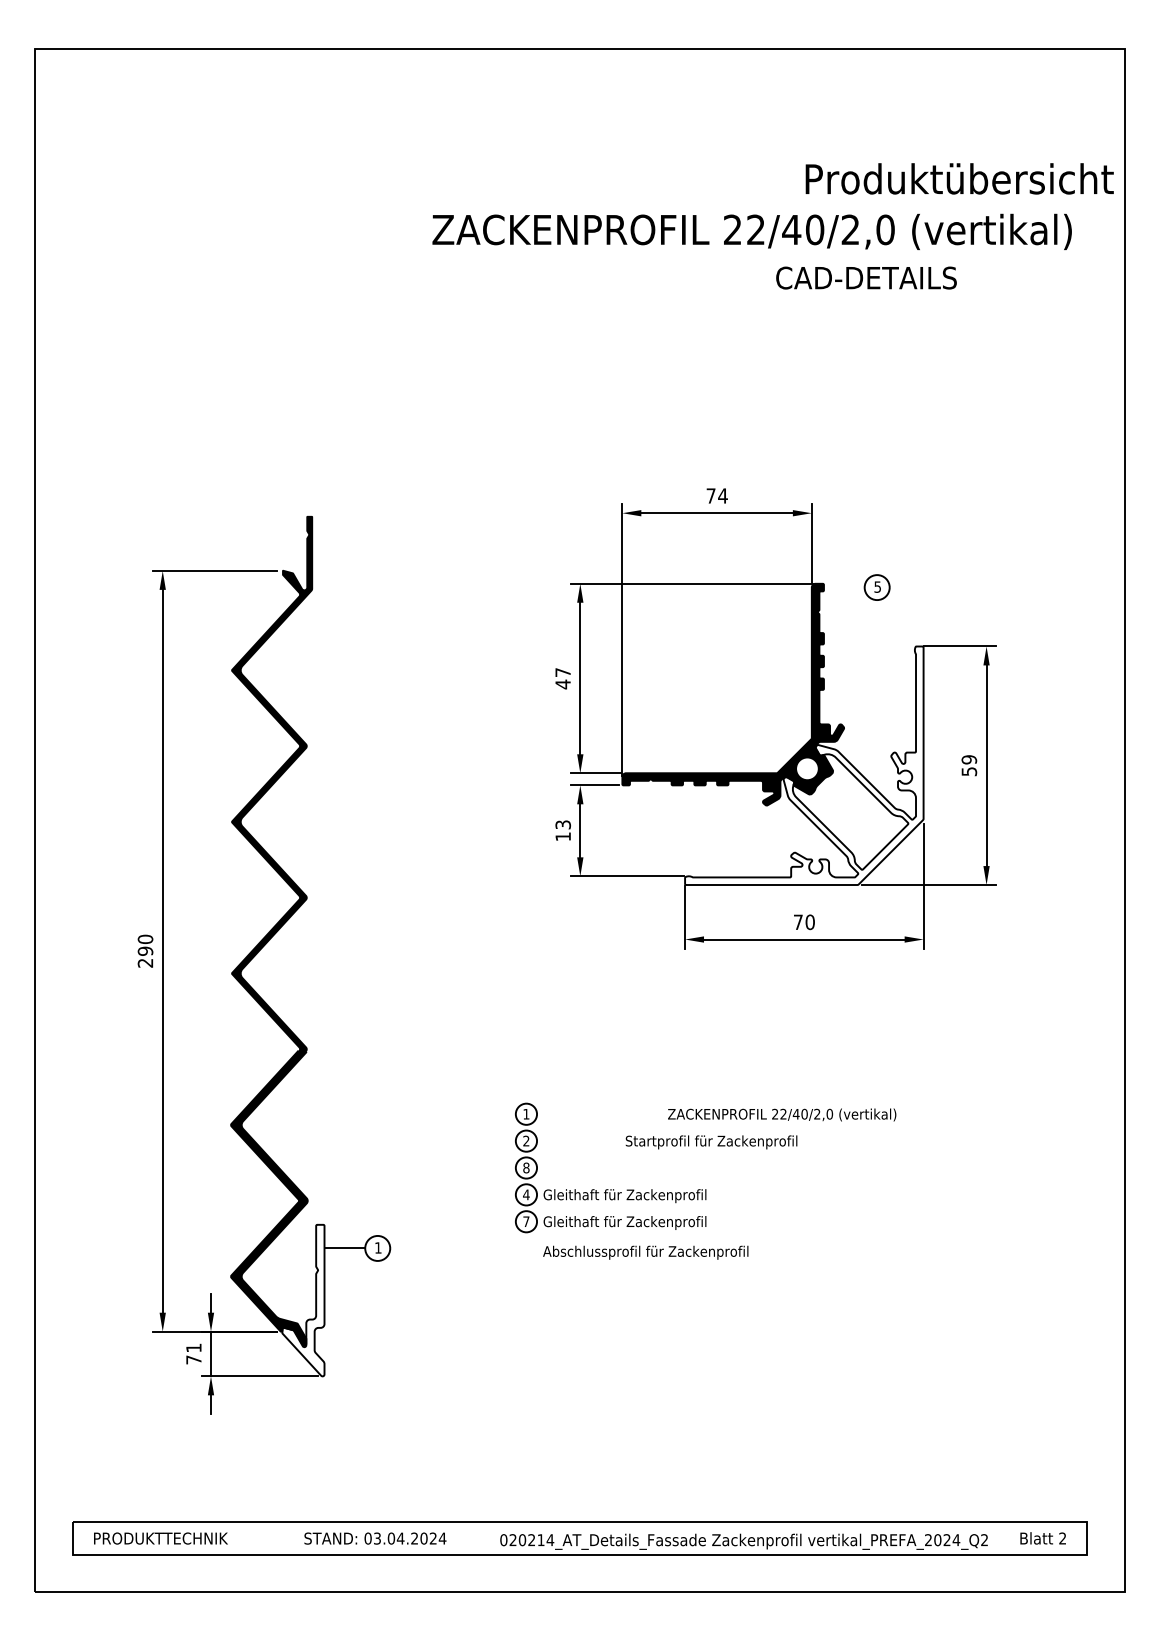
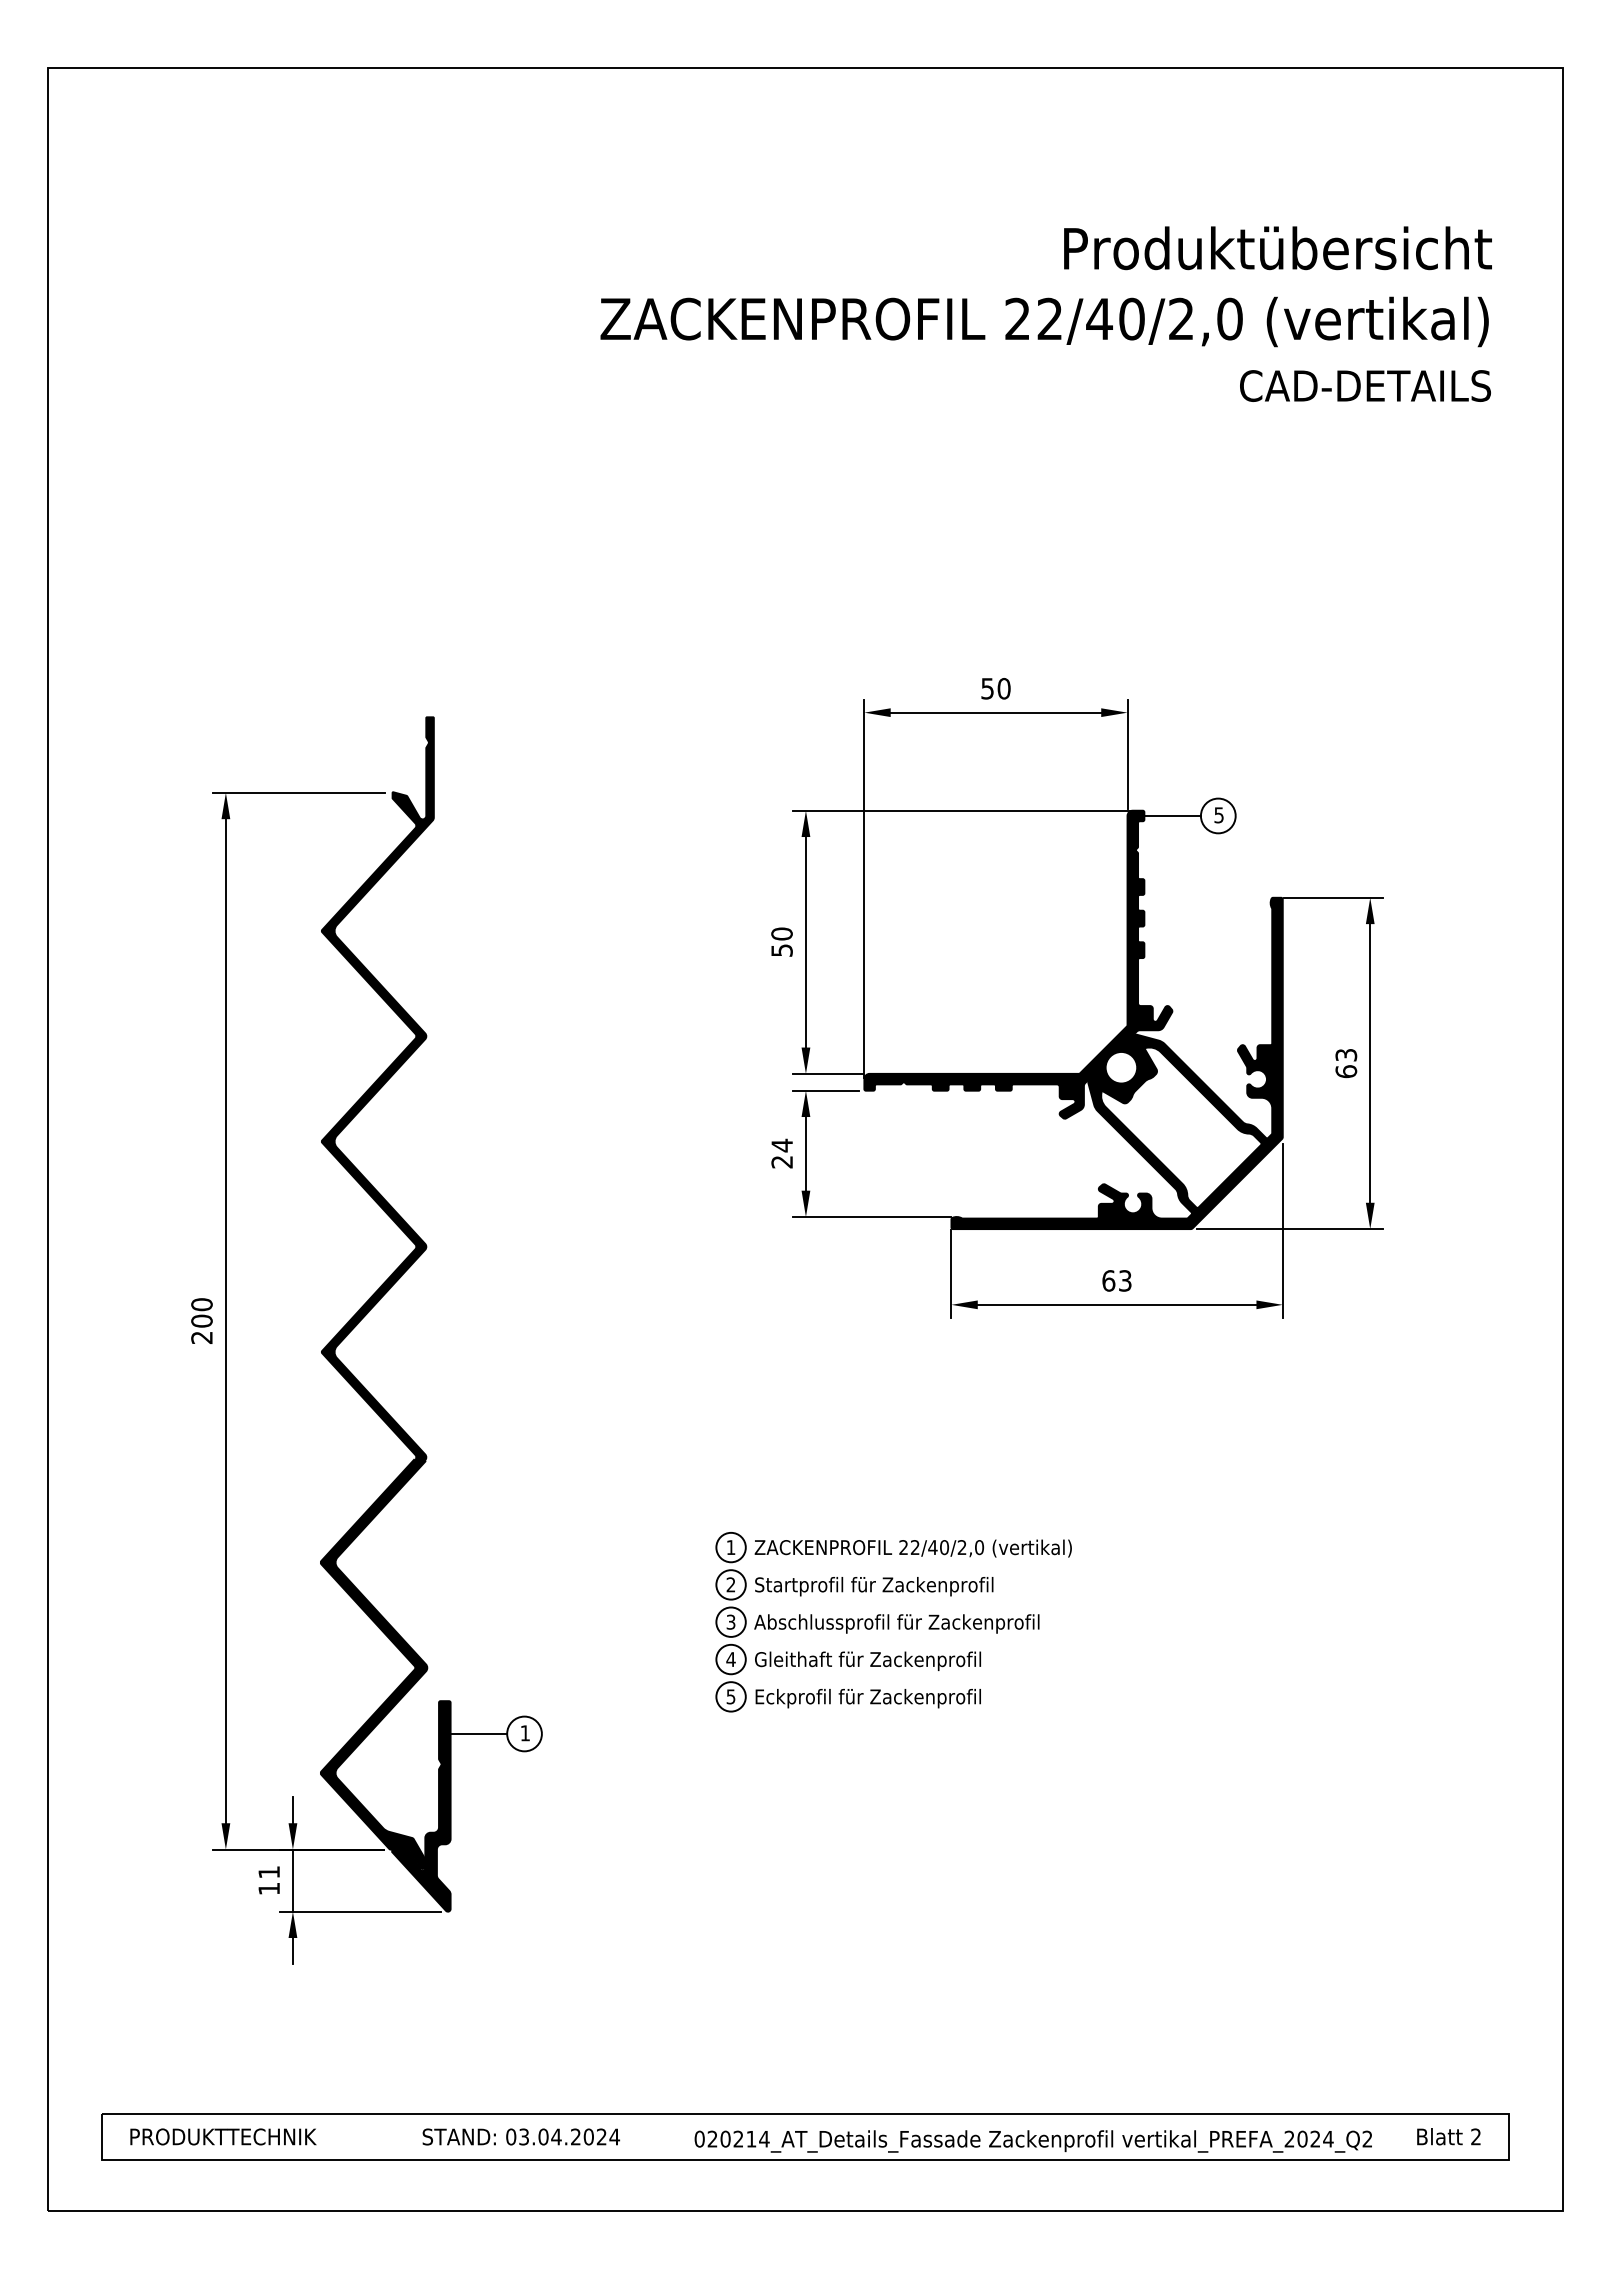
text: (959, 179) -> (1277, 248), moved
text: (866, 277) -> (1365, 385), moved
text: (716, 495) -> (995, 688), 74 -> 50
line: (844, 587) -> (1172, 815), added
text: (562, 678) -> (781, 942), 47 -> 50
fill: (803, 765) -> (1116, 1063), added
text: (969, 765) -> (1346, 1063), 59 -> 63
text: (563, 830) -> (782, 1153), 13 -> 24
text: (803, 922) -> (1116, 1280), 70 -> 63
text: (145, 950) -> (201, 1320), 290 -> 200
text: (781, 1114) -> (912, 1548), moved
text: (711, 1142) -> (874, 1586), moved
text: (526, 1167) -> (730, 1621), 8 -> 3
text: (526, 1221) -> (730, 1696), 7 -> 5
text: (571, 1222) -> (793, 1698), Gleithaft für Zackenprofil -> Eckprofil für Zackenprofil
text: (645, 1252) -> (896, 1623), moved
fill: (303, 1300) -> (421, 1806), added
text: (193, 1359) -> (268, 1888), 71 -> 11

